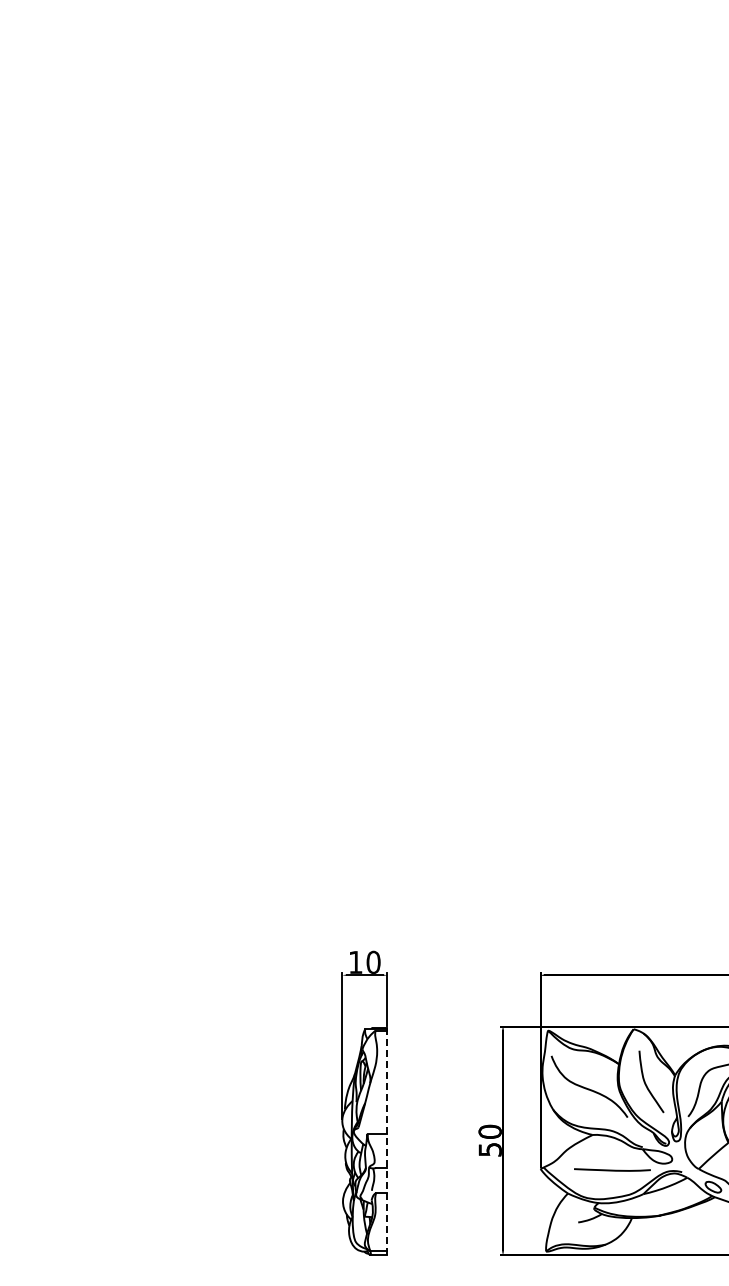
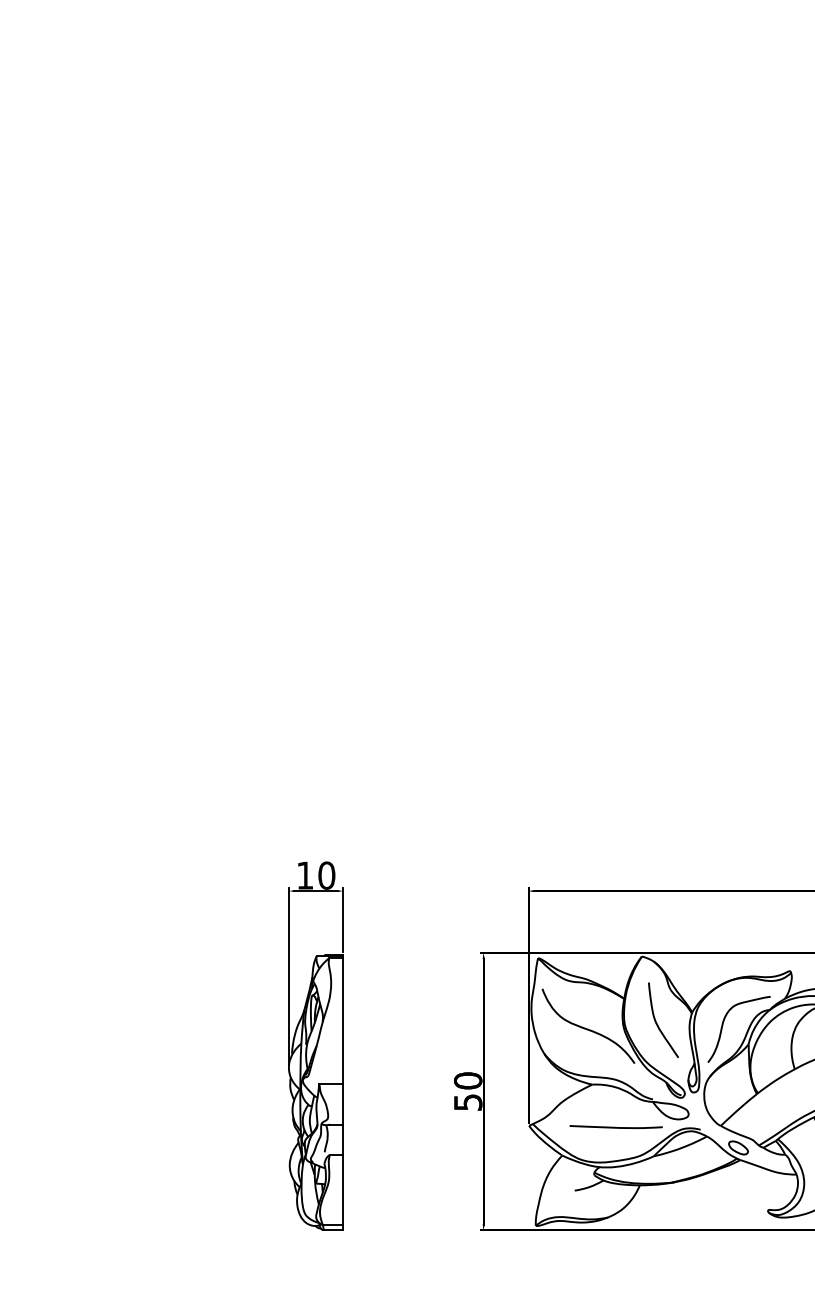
line: (387, 1141) -> (343, 1092), dashed -> solid

